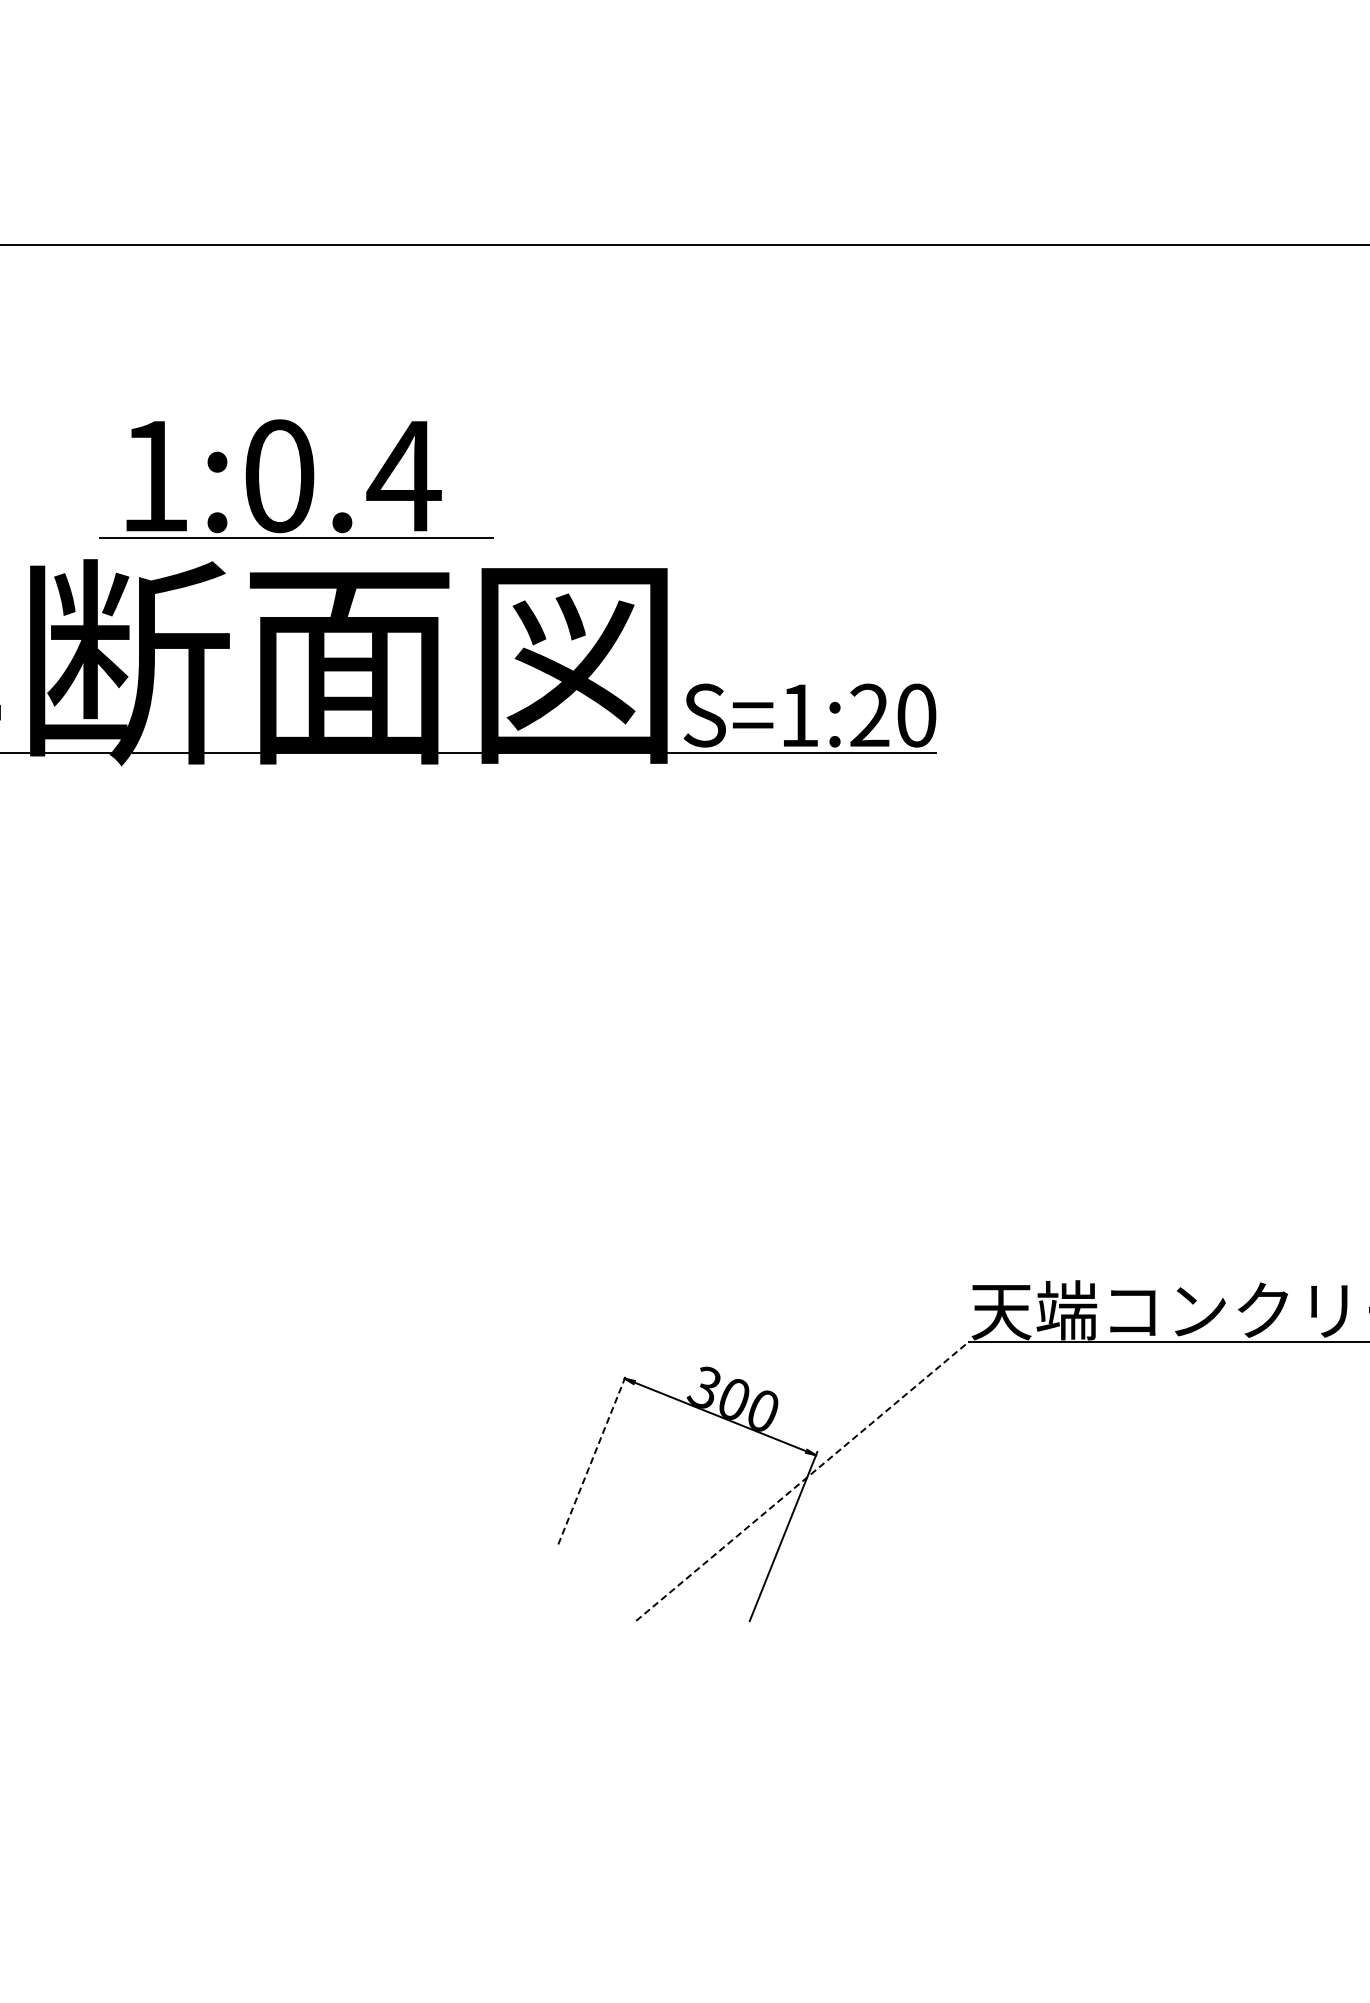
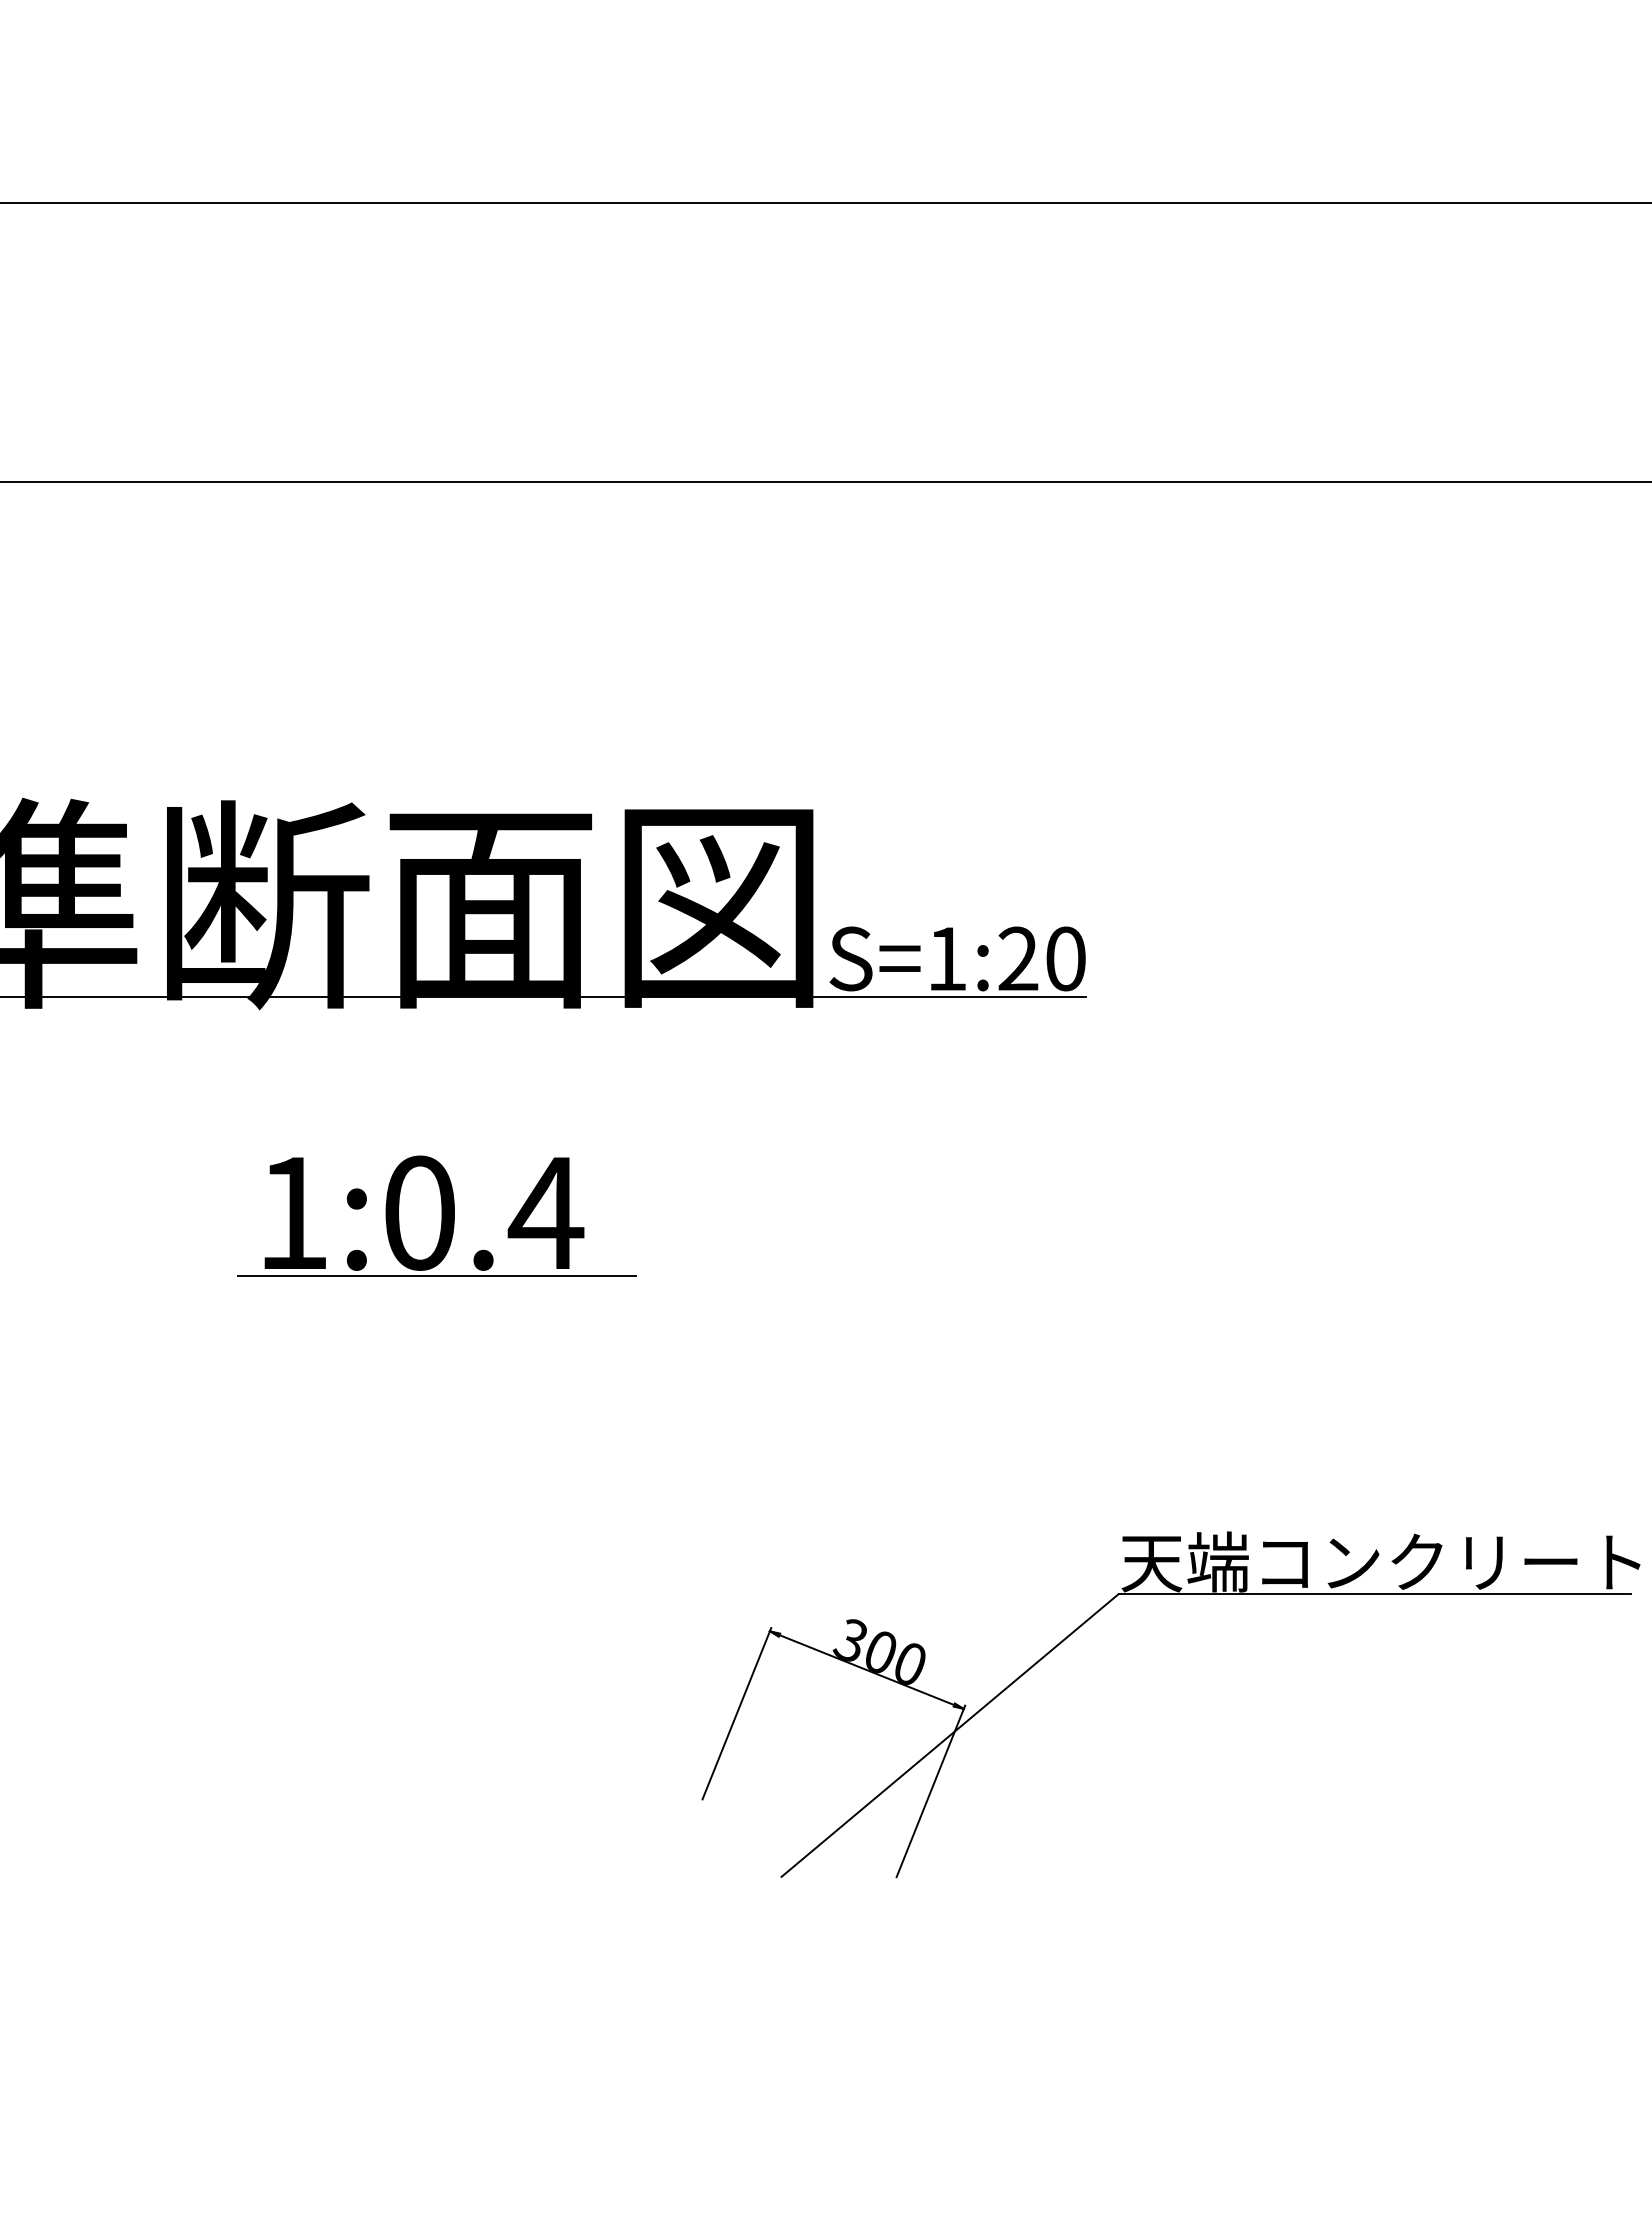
part: (295, 478) -> (436, 1215), moved
line: (592, 1459) -> (737, 1713), dashed -> solid
line: (802, 1481) -> (950, 1735), dashed -> solid

